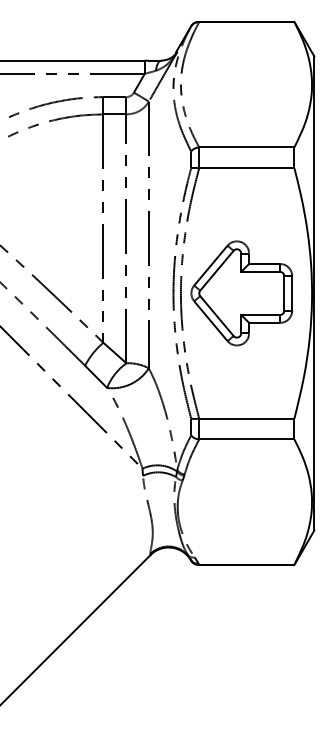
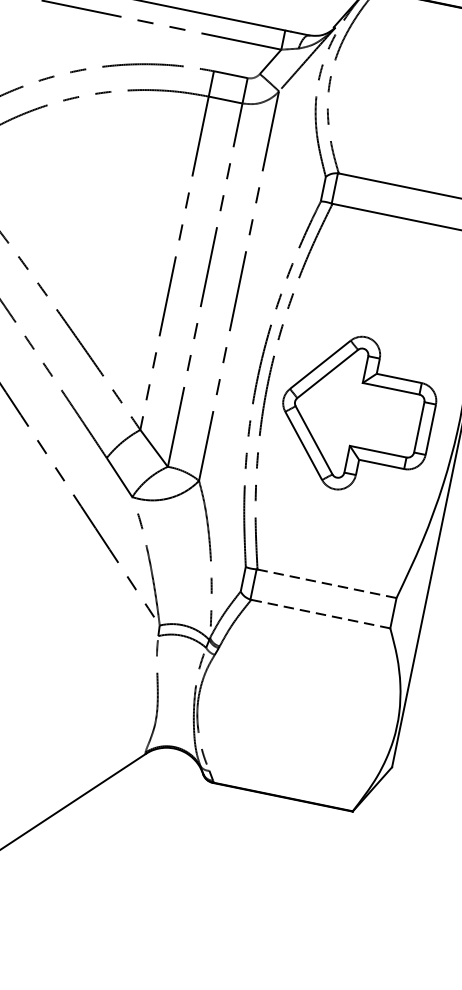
part: (241, 293) -> (356, 414), moved
line: (246, 418) -> (326, 583), solid -> dashed
line: (246, 439) -> (320, 614), solid -> dashed

